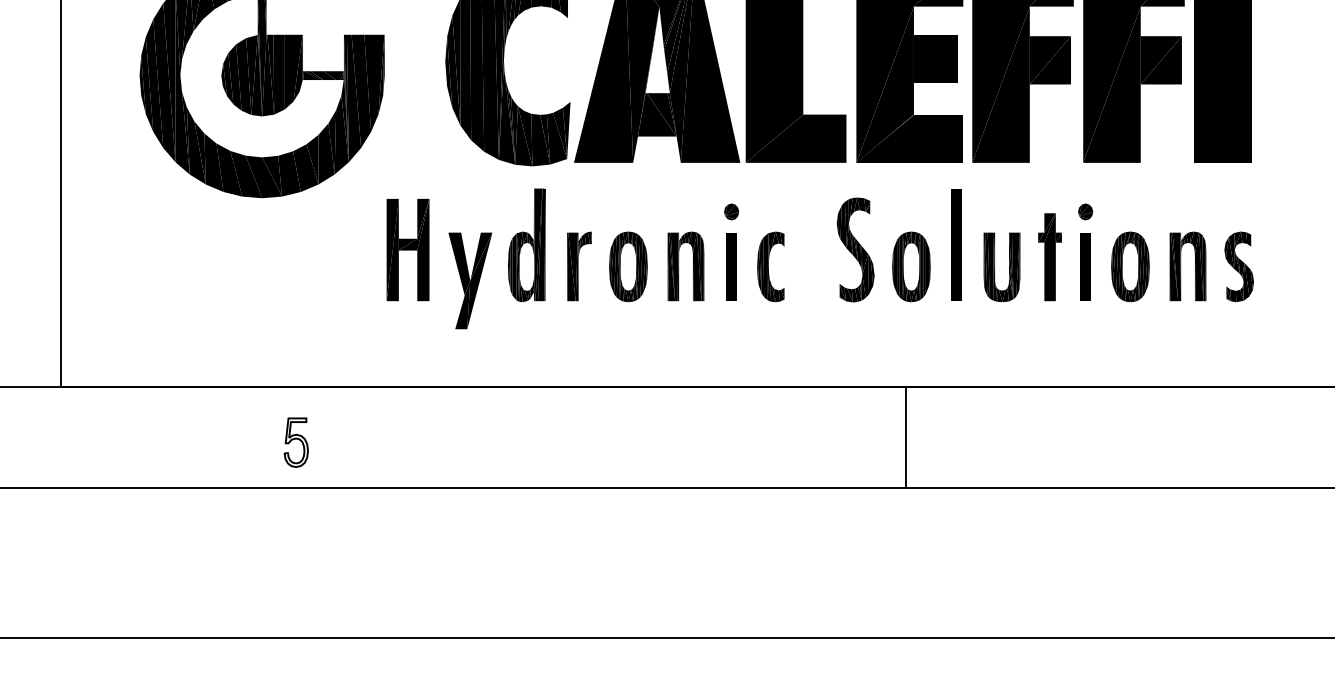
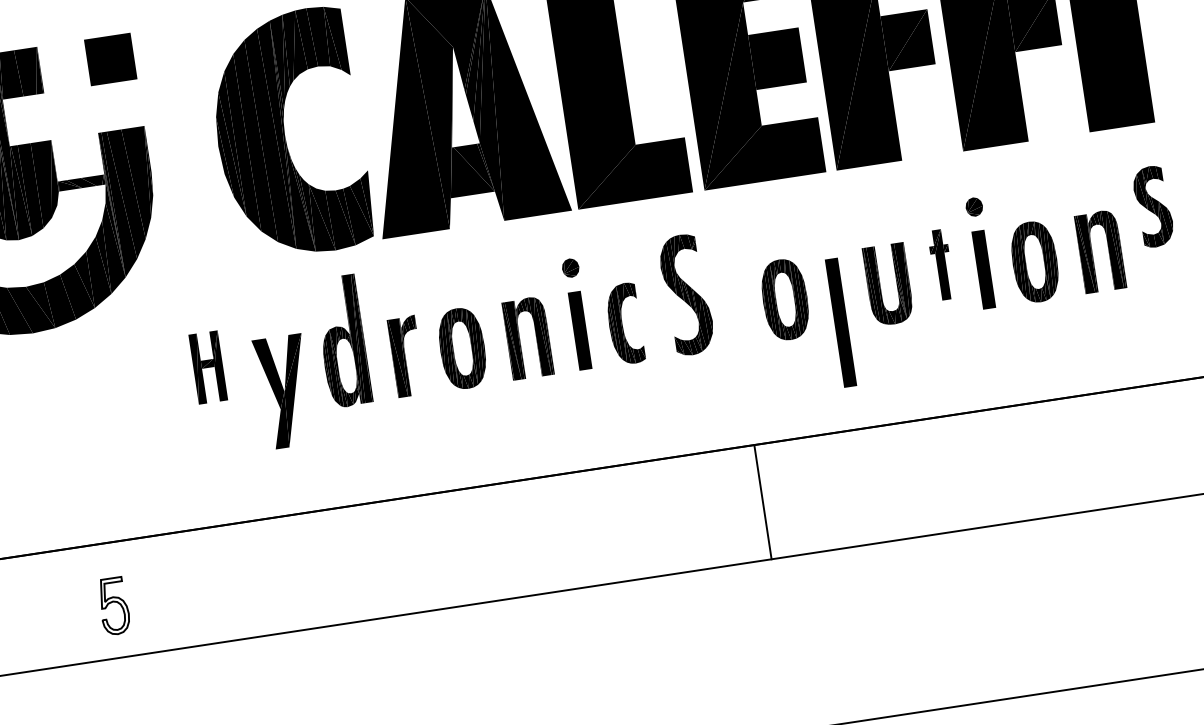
part: (956, 244) -> (841, 322), moved
part: (855, 249) -> (686, 294), moved
part: (407, 250) -> (207, 367), size x0.6
part: (1049, 257) -> (941, 265), size x0.7
part: (1238, 266) -> (1152, 206), moved
line: (906, 437) -> (763, 502), moved

